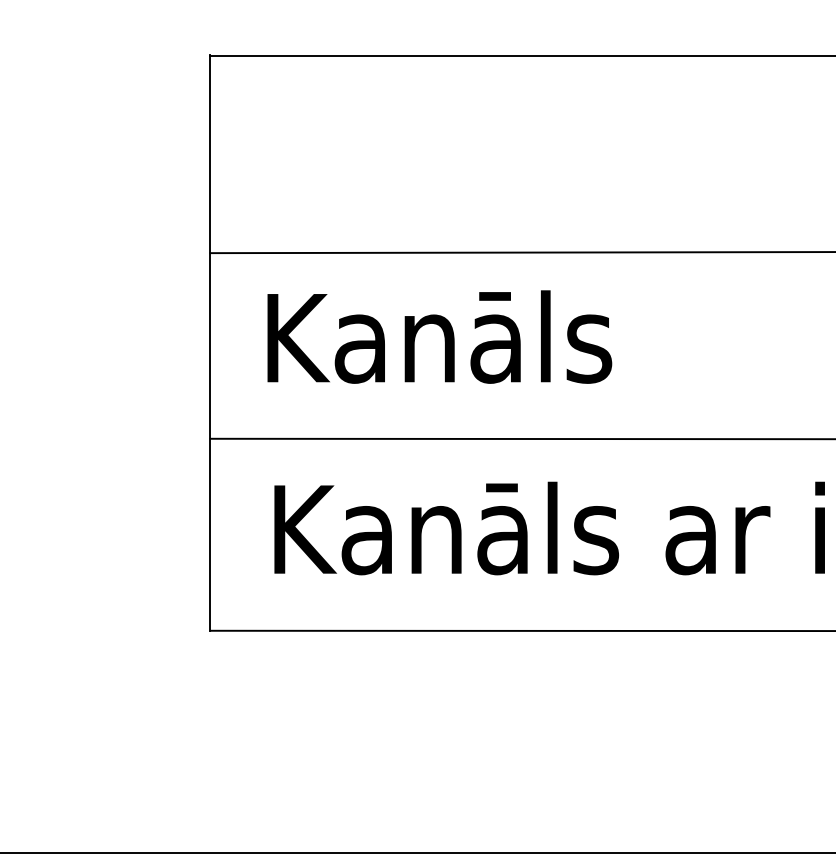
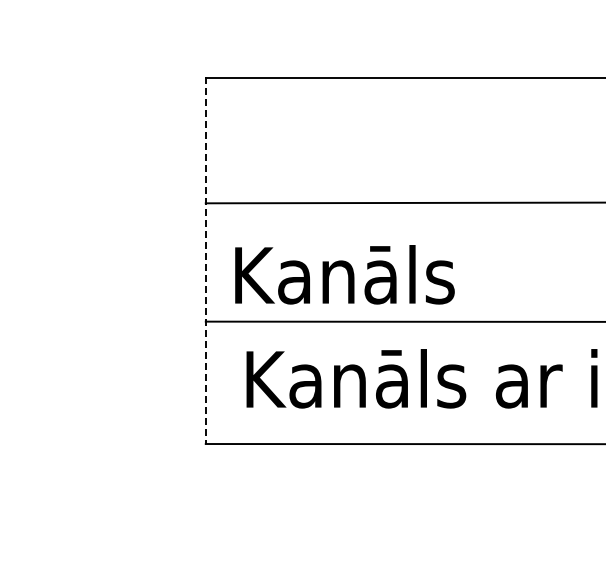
text: (439, 336) -> (344, 274), moved
line: (209, 344) -> (205, 261), solid -> dashed

